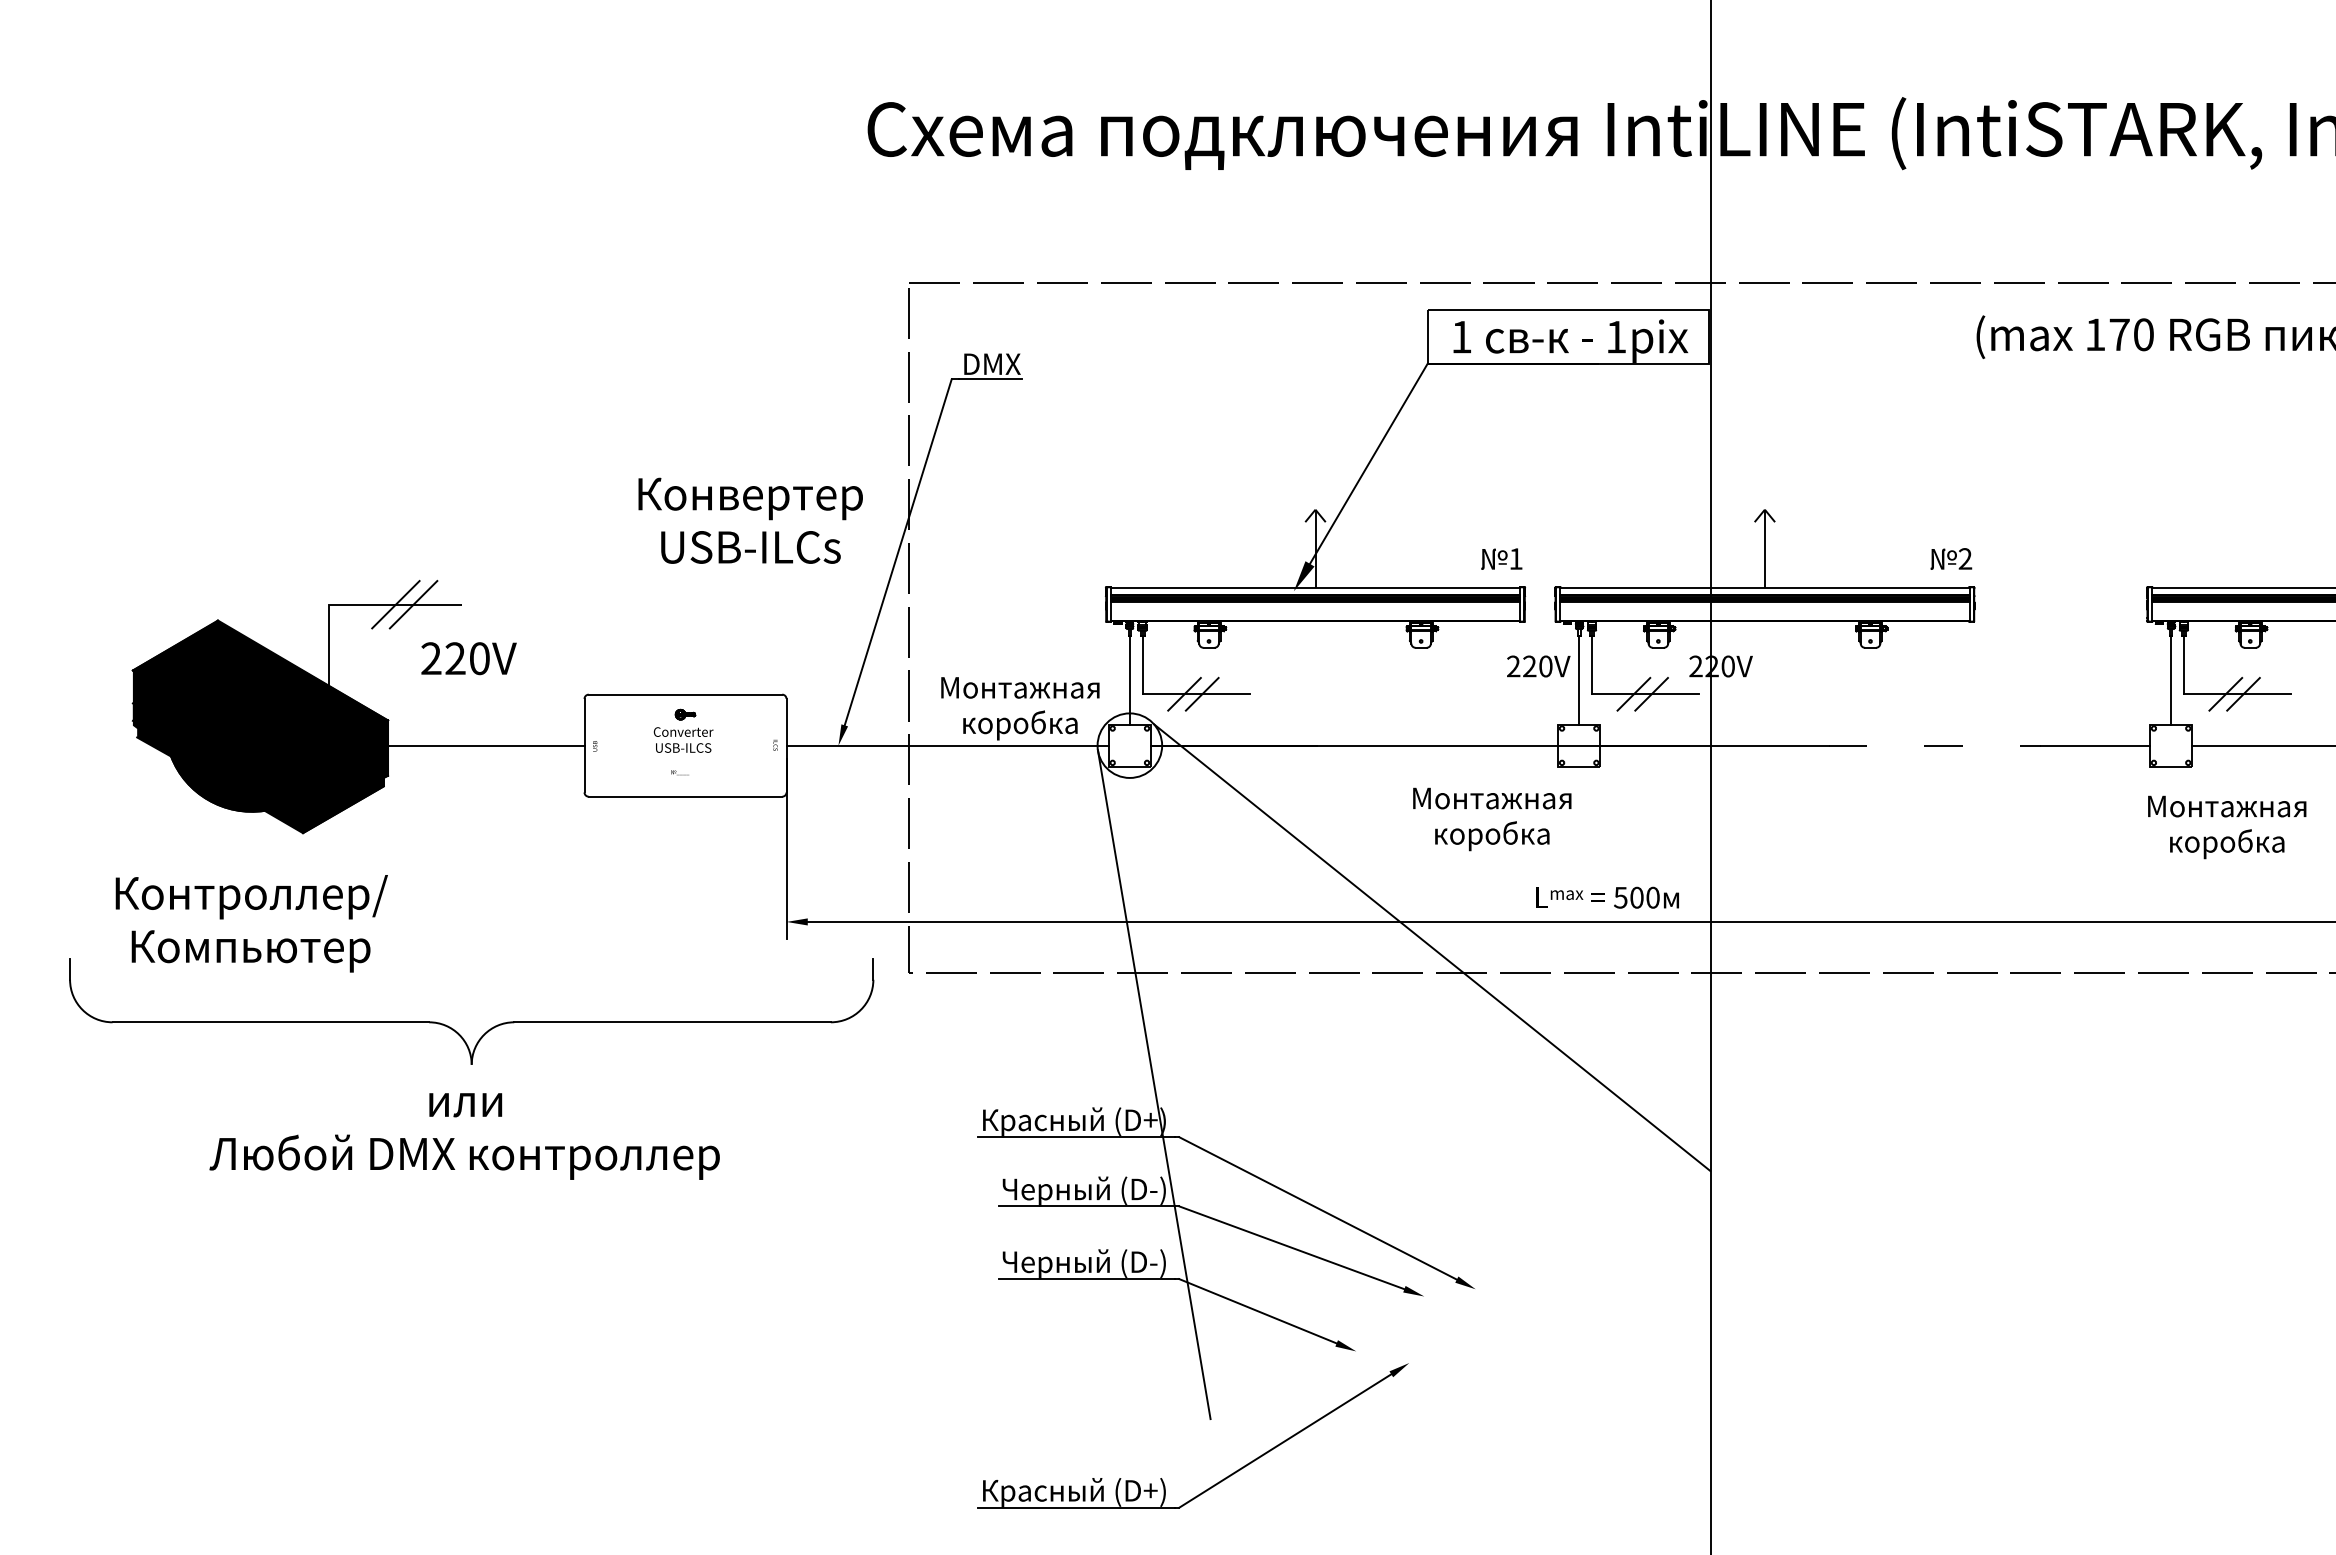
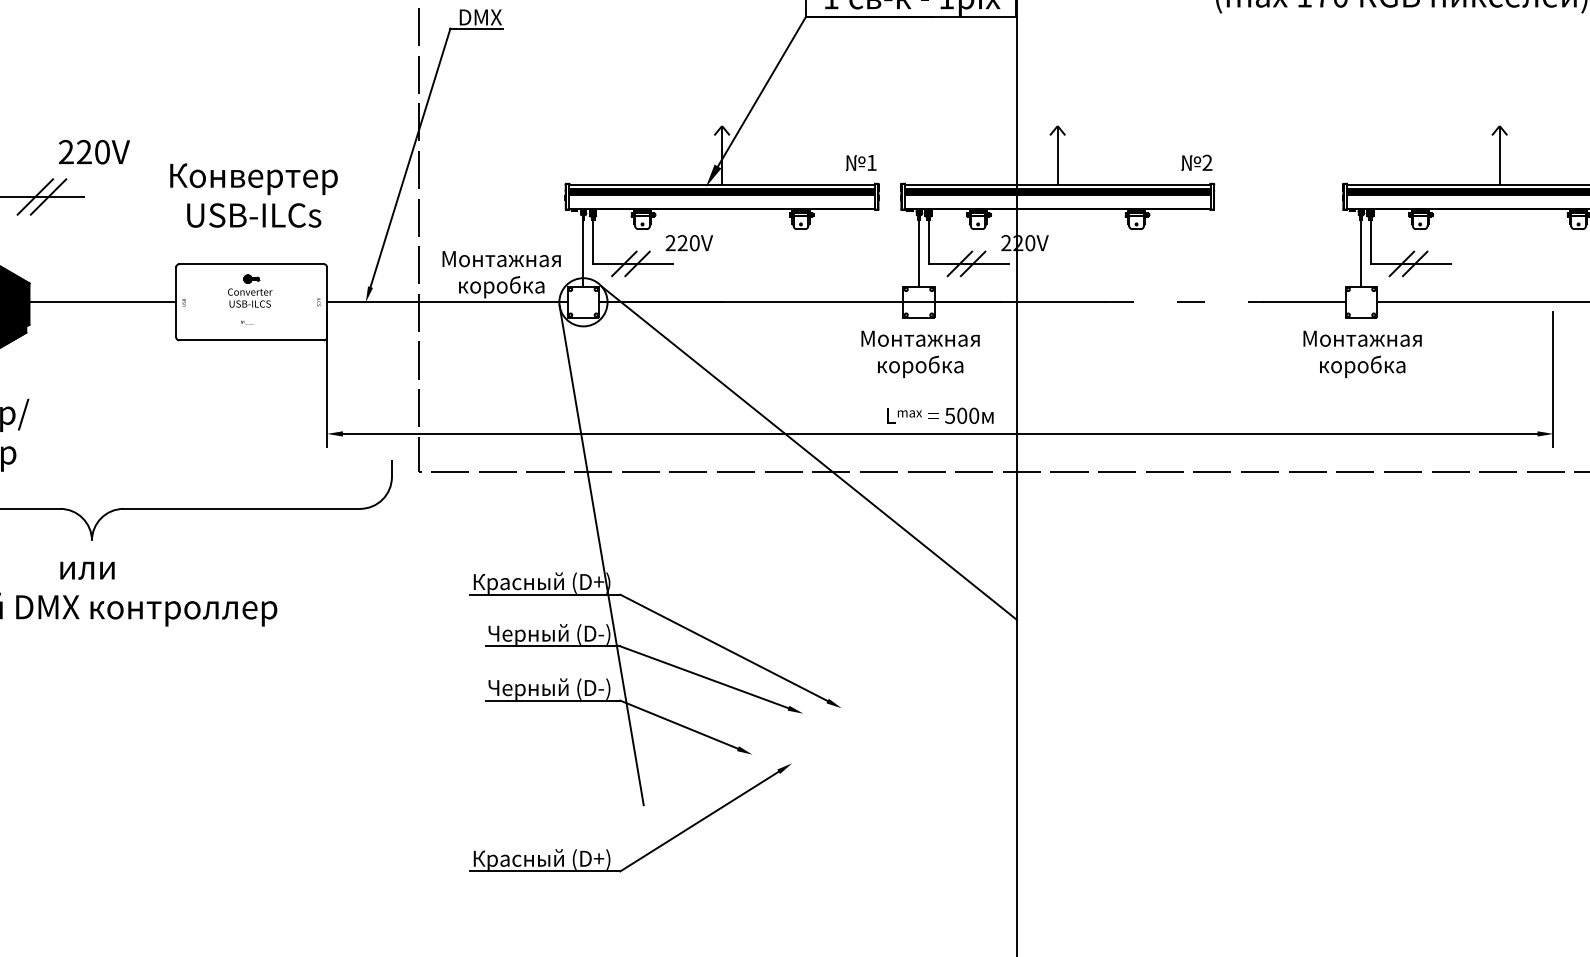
text: (750, 520) -> (253, 195), moved
text: (468, 658) -> (94, 152), moved
text: (1538, 666) -> (689, 243), moved
text: (1492, 819) -> (920, 354), moved
text: (2227, 827) -> (1362, 354), moved

